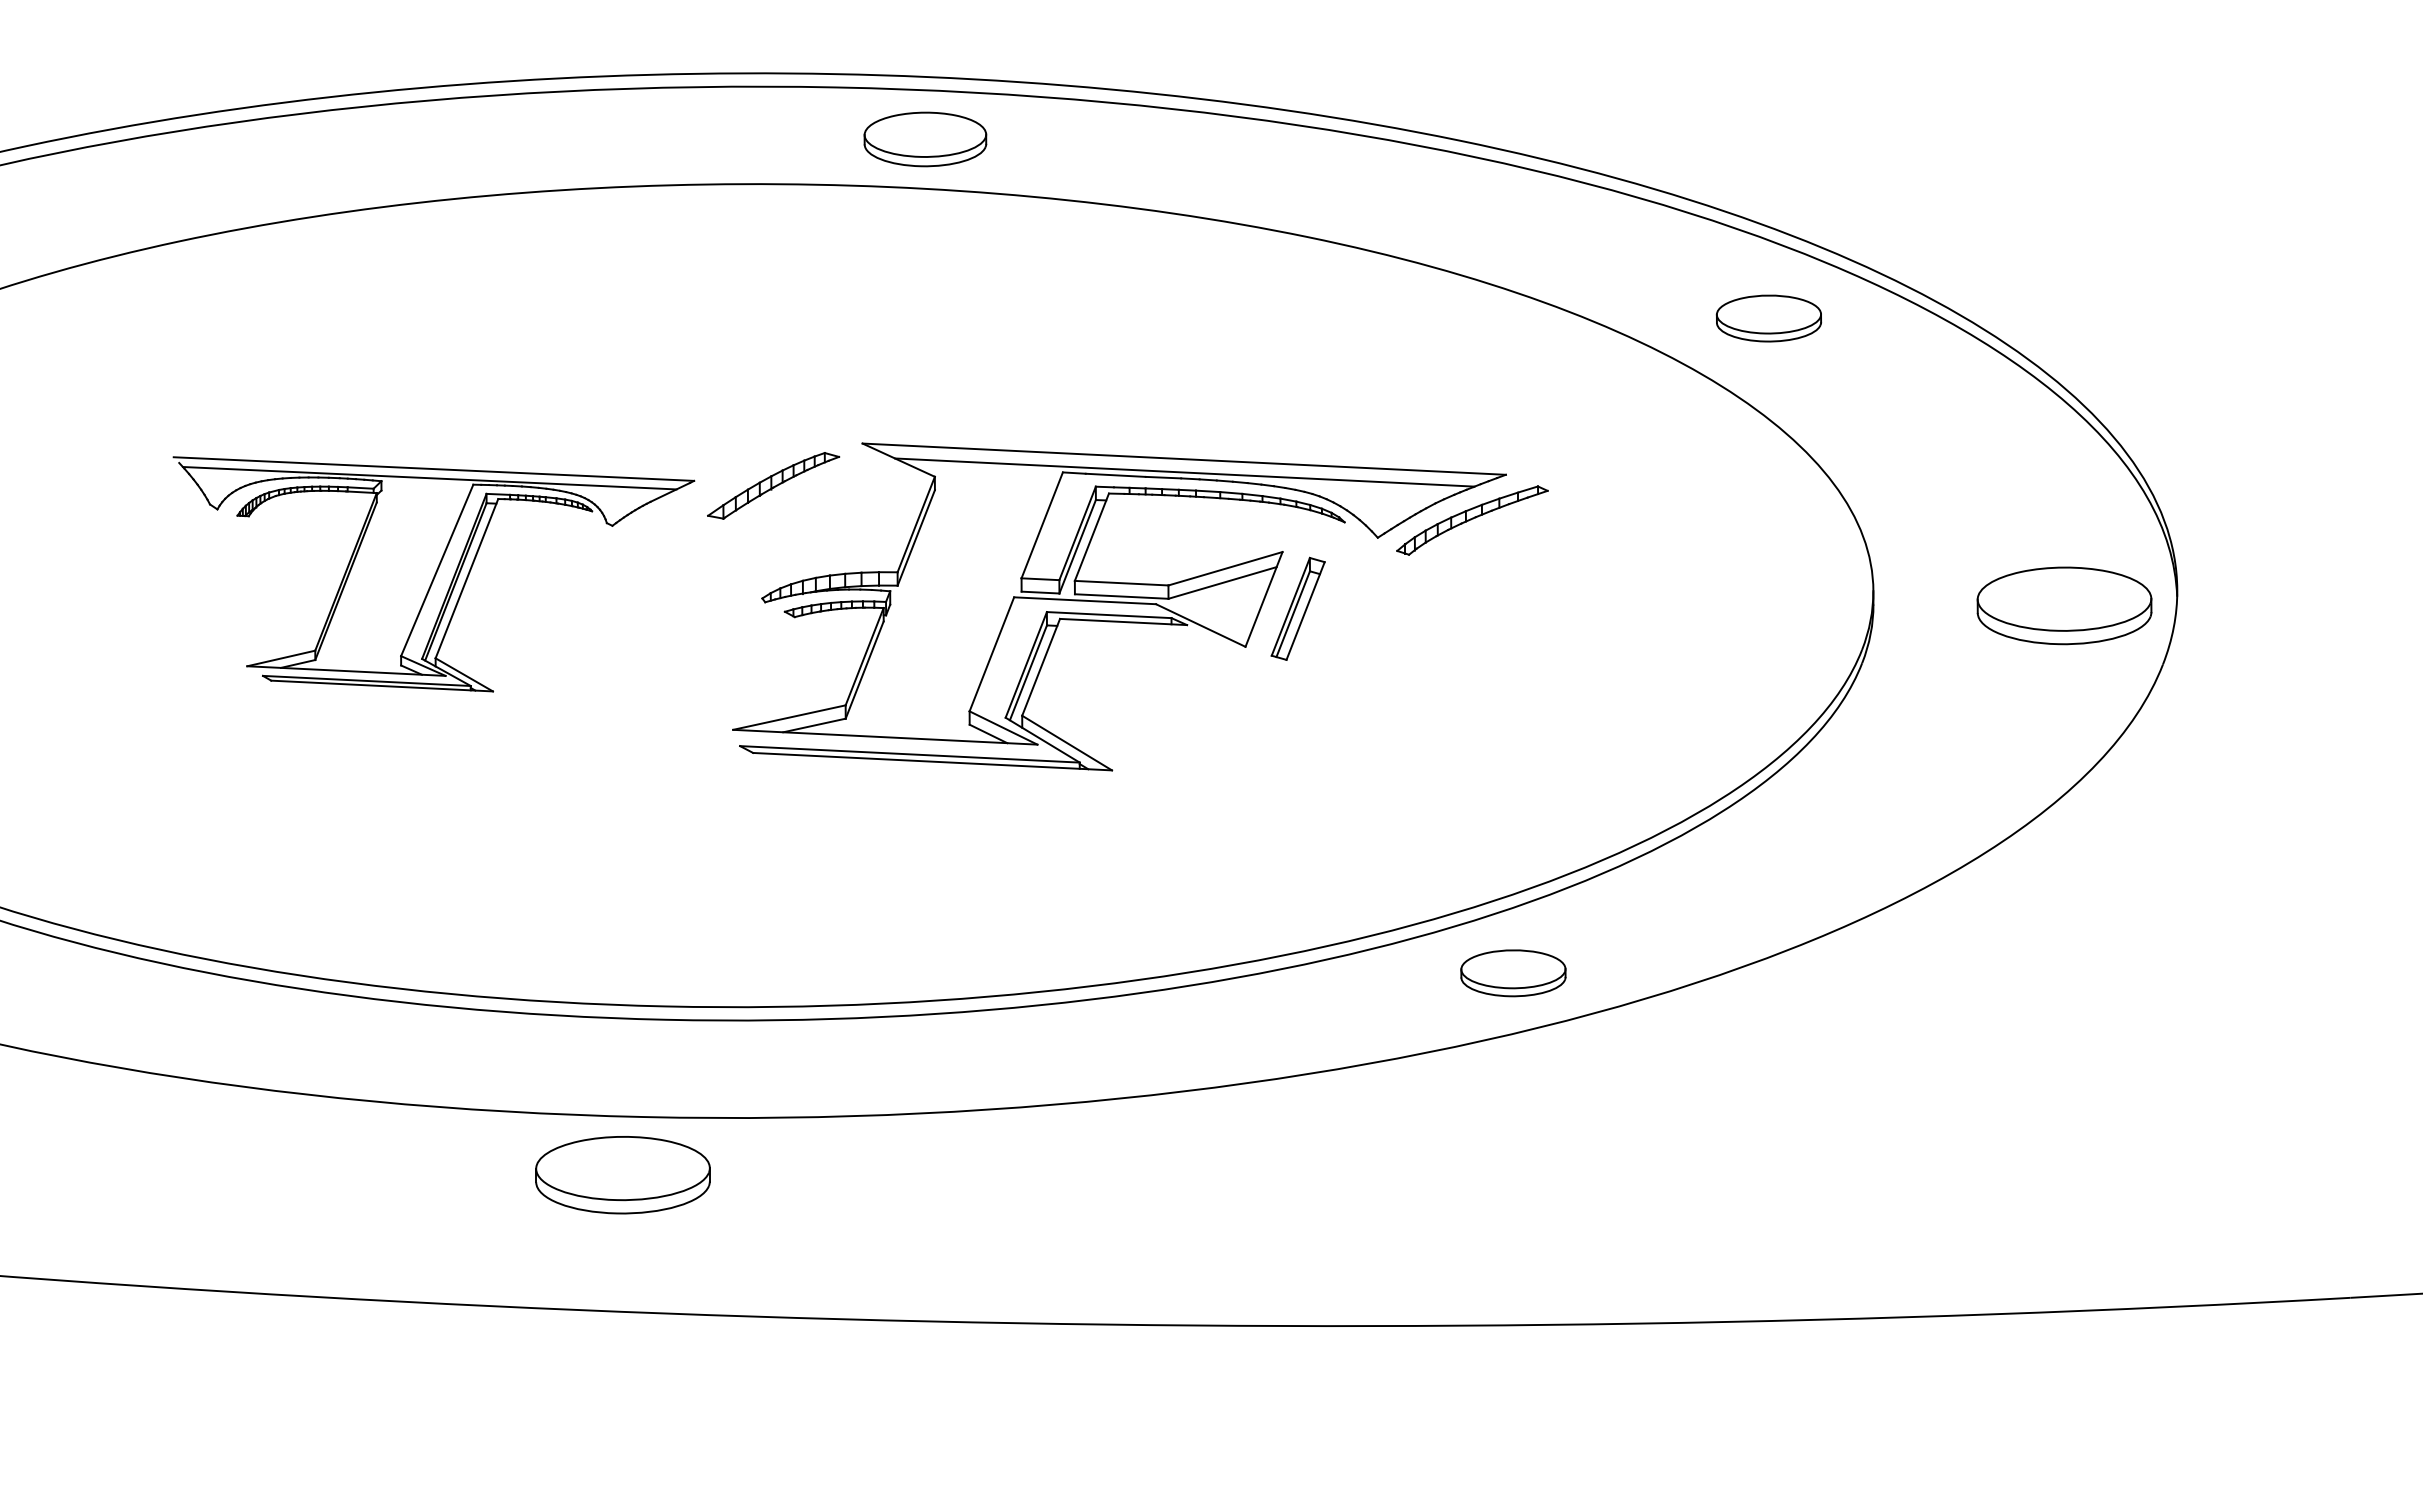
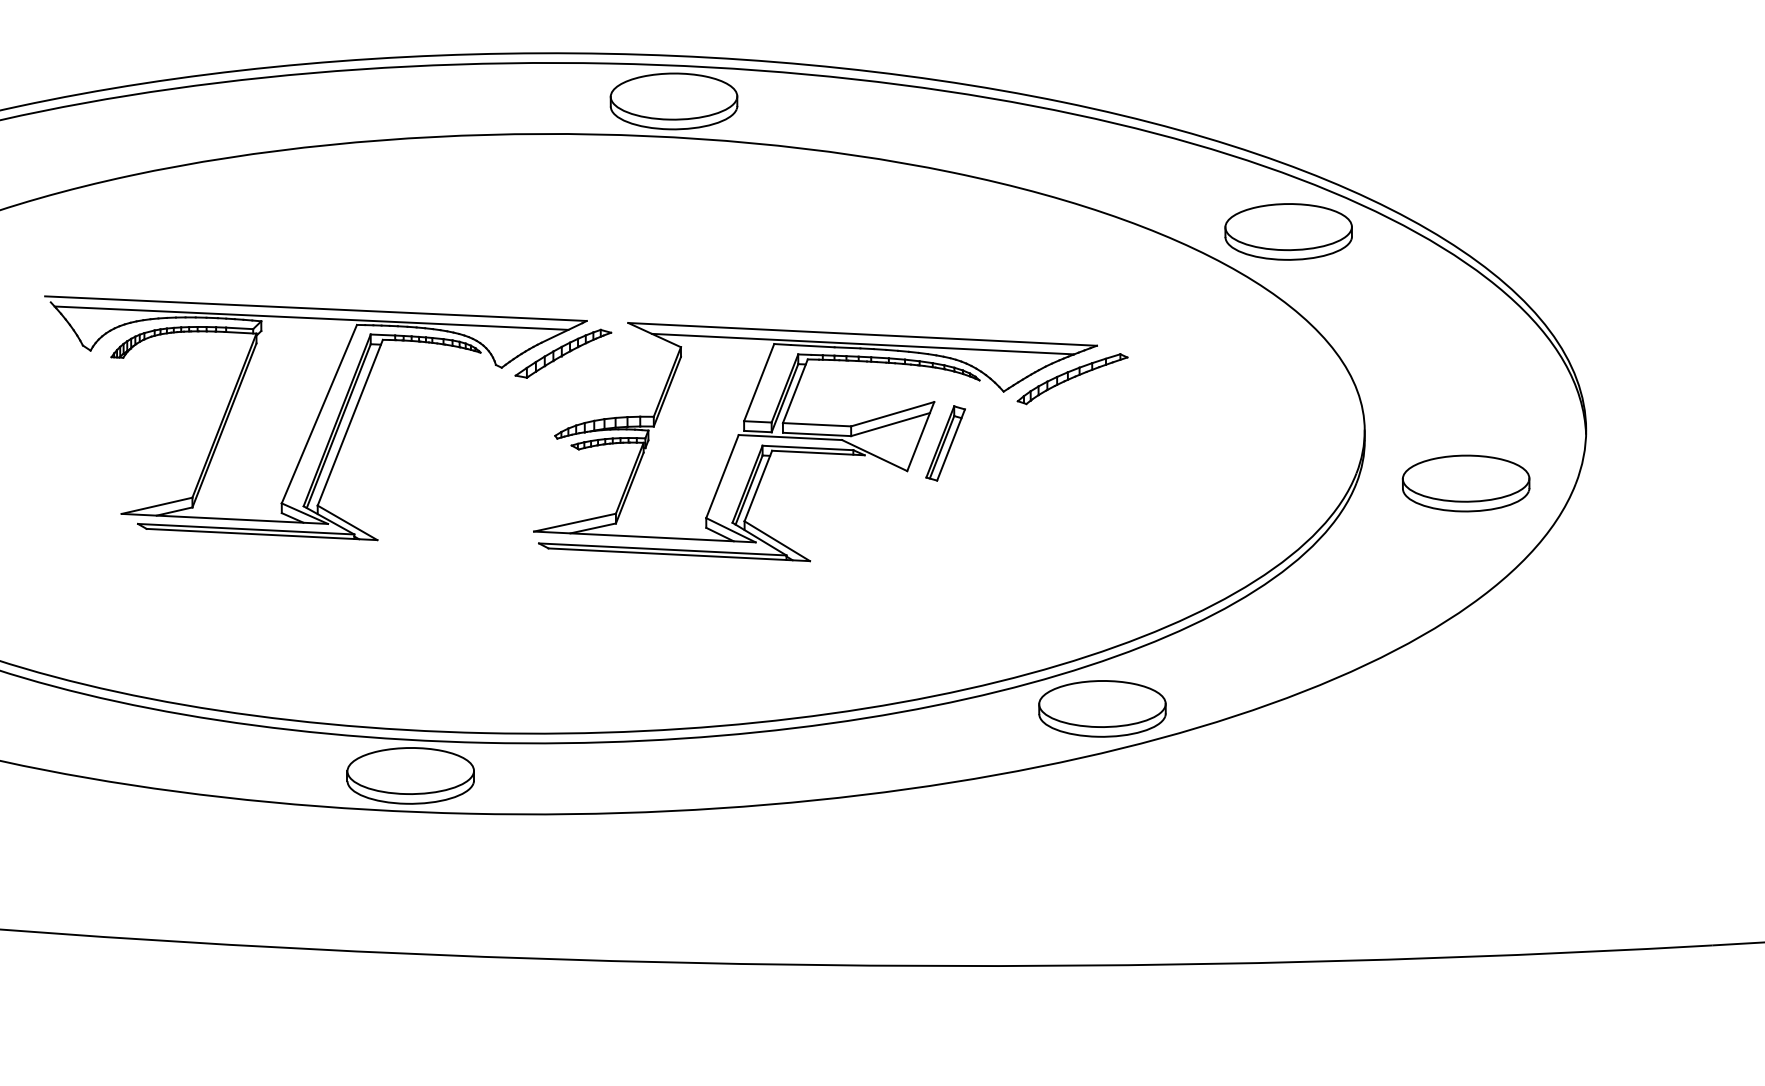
part: (925, 139) -> (674, 101), size x1.43
part: (1768, 318) -> (1288, 231), size x1.67
part: (433, 574) -> (315, 418), size x1.43
part: (2064, 605) -> (1466, 483), moved
part: (1513, 973) -> (1102, 709), size x1.67
part: (622, 1175) -> (410, 776), moved

